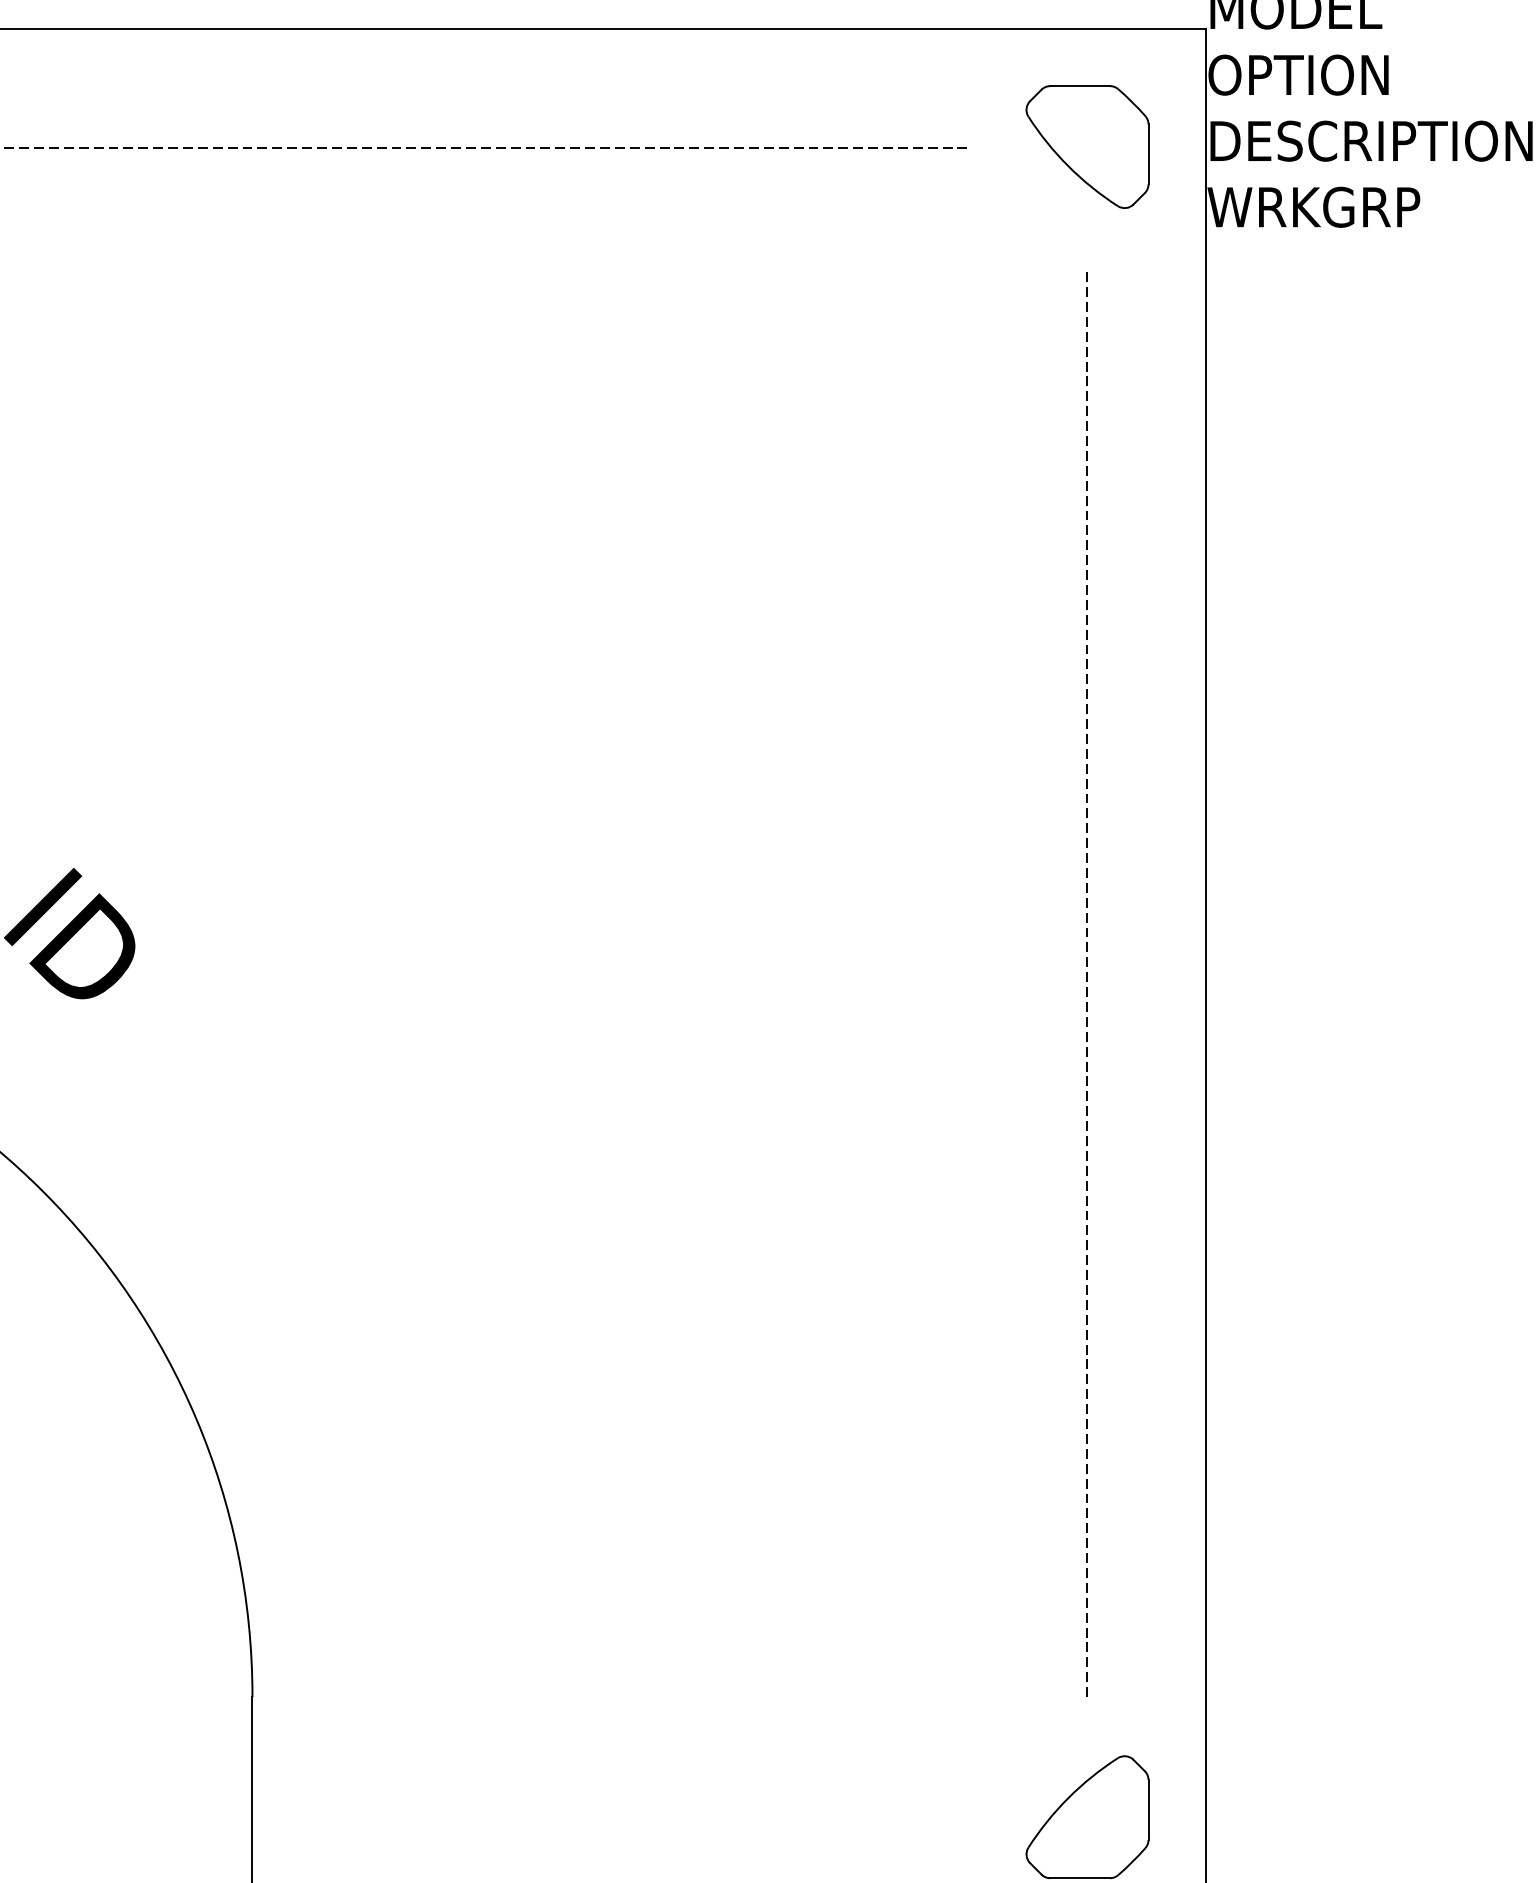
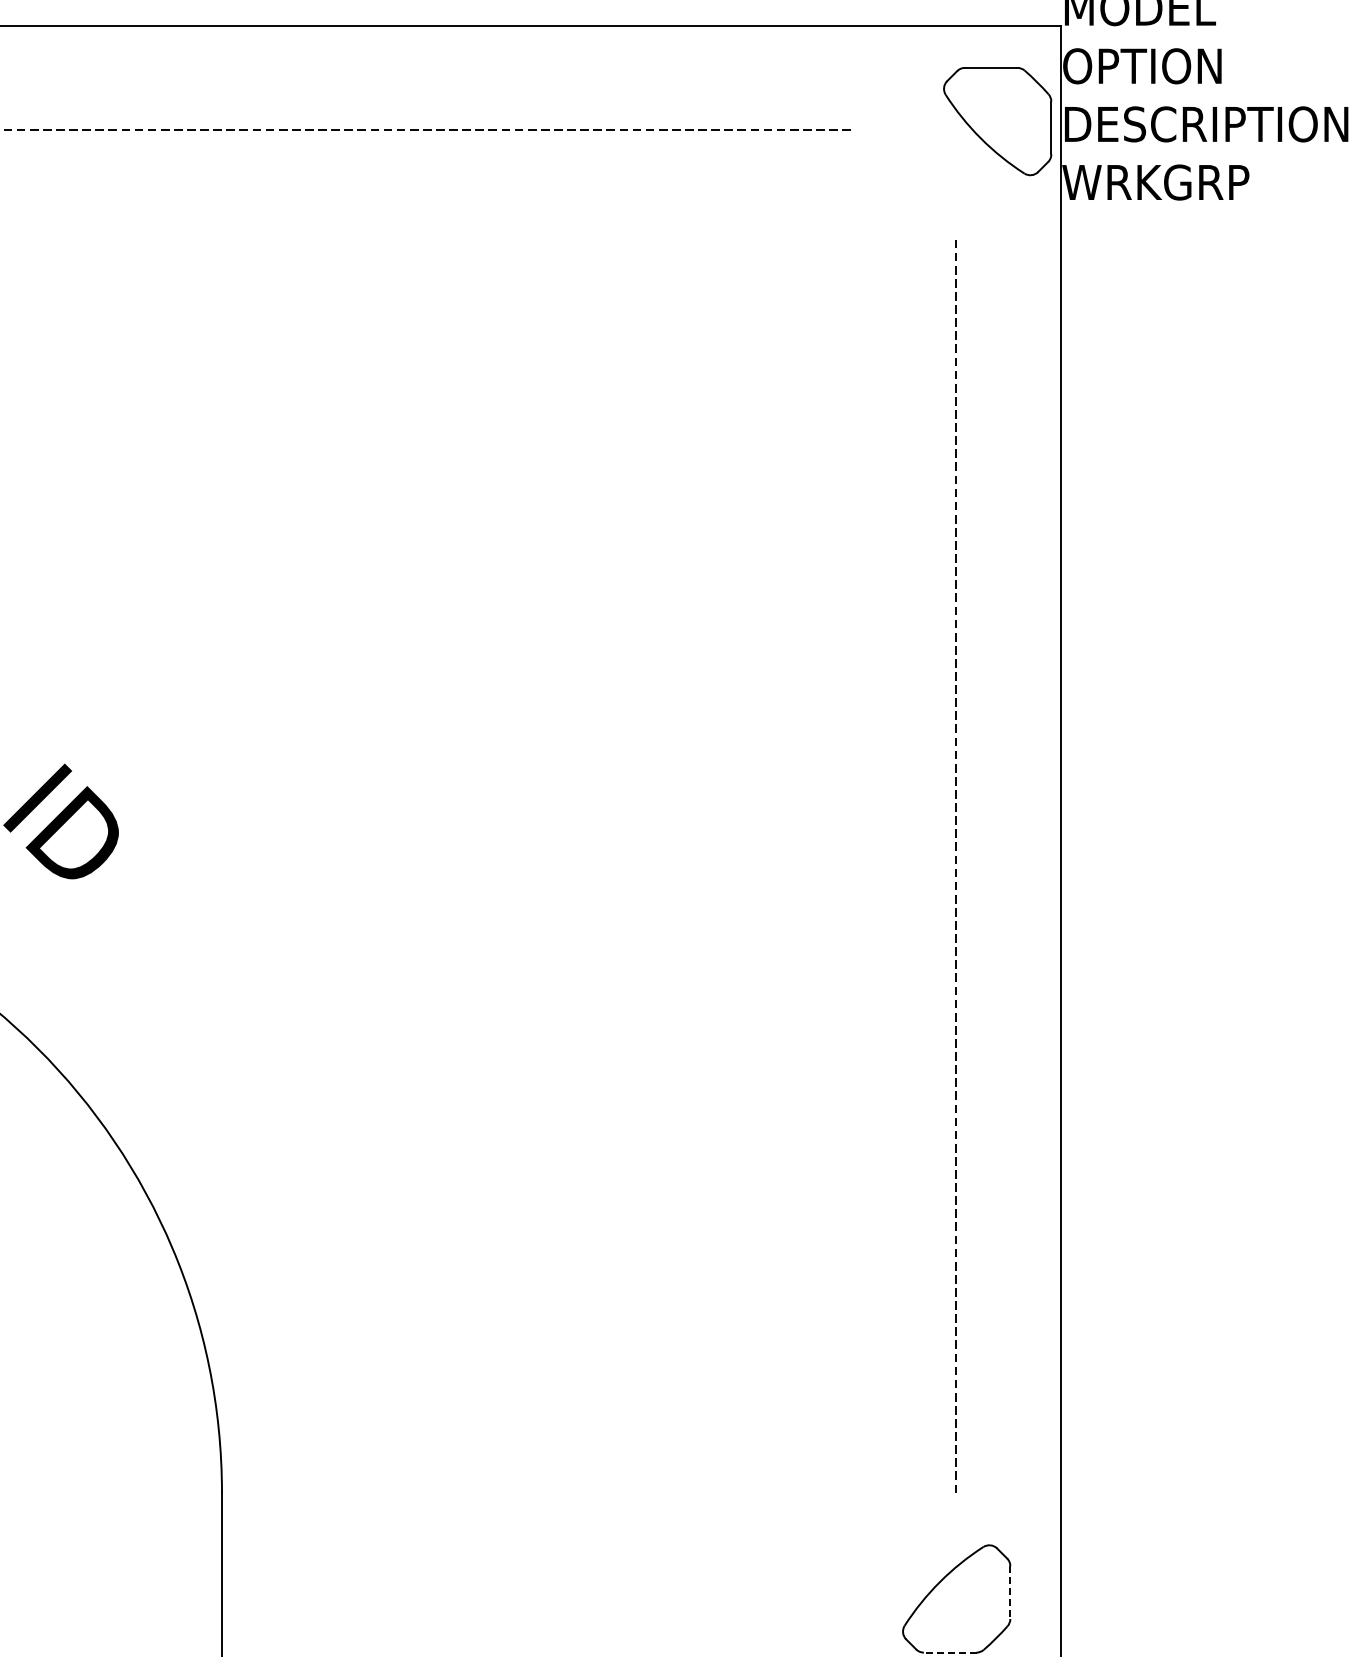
part: (1087, 147) -> (997, 121), moved
line: (1148, 1810) -> (1010, 1593), solid -> dashed
line: (1079, 1878) -> (949, 1652), solid -> dashed

